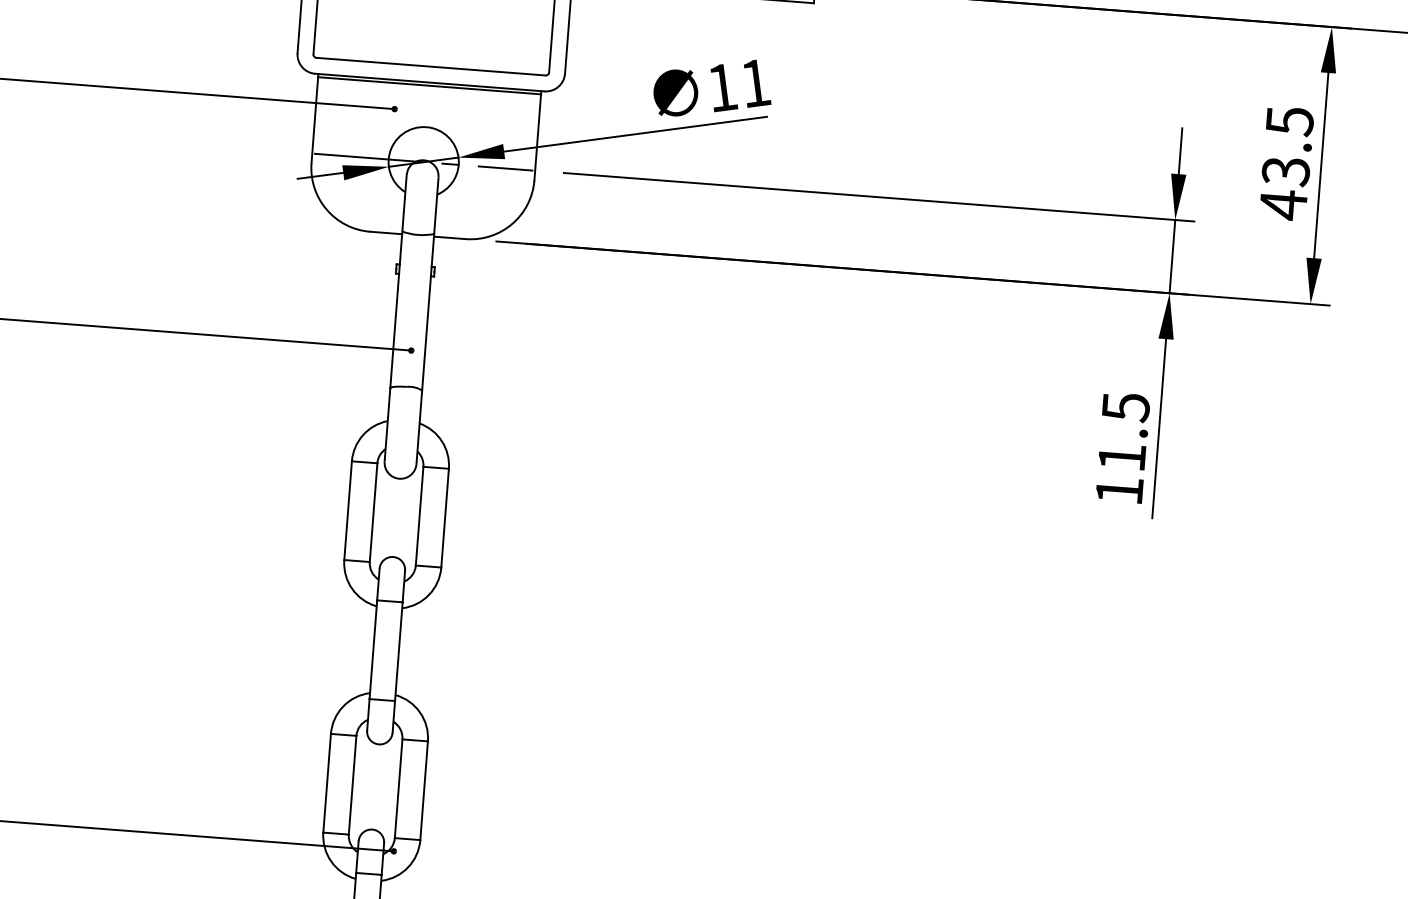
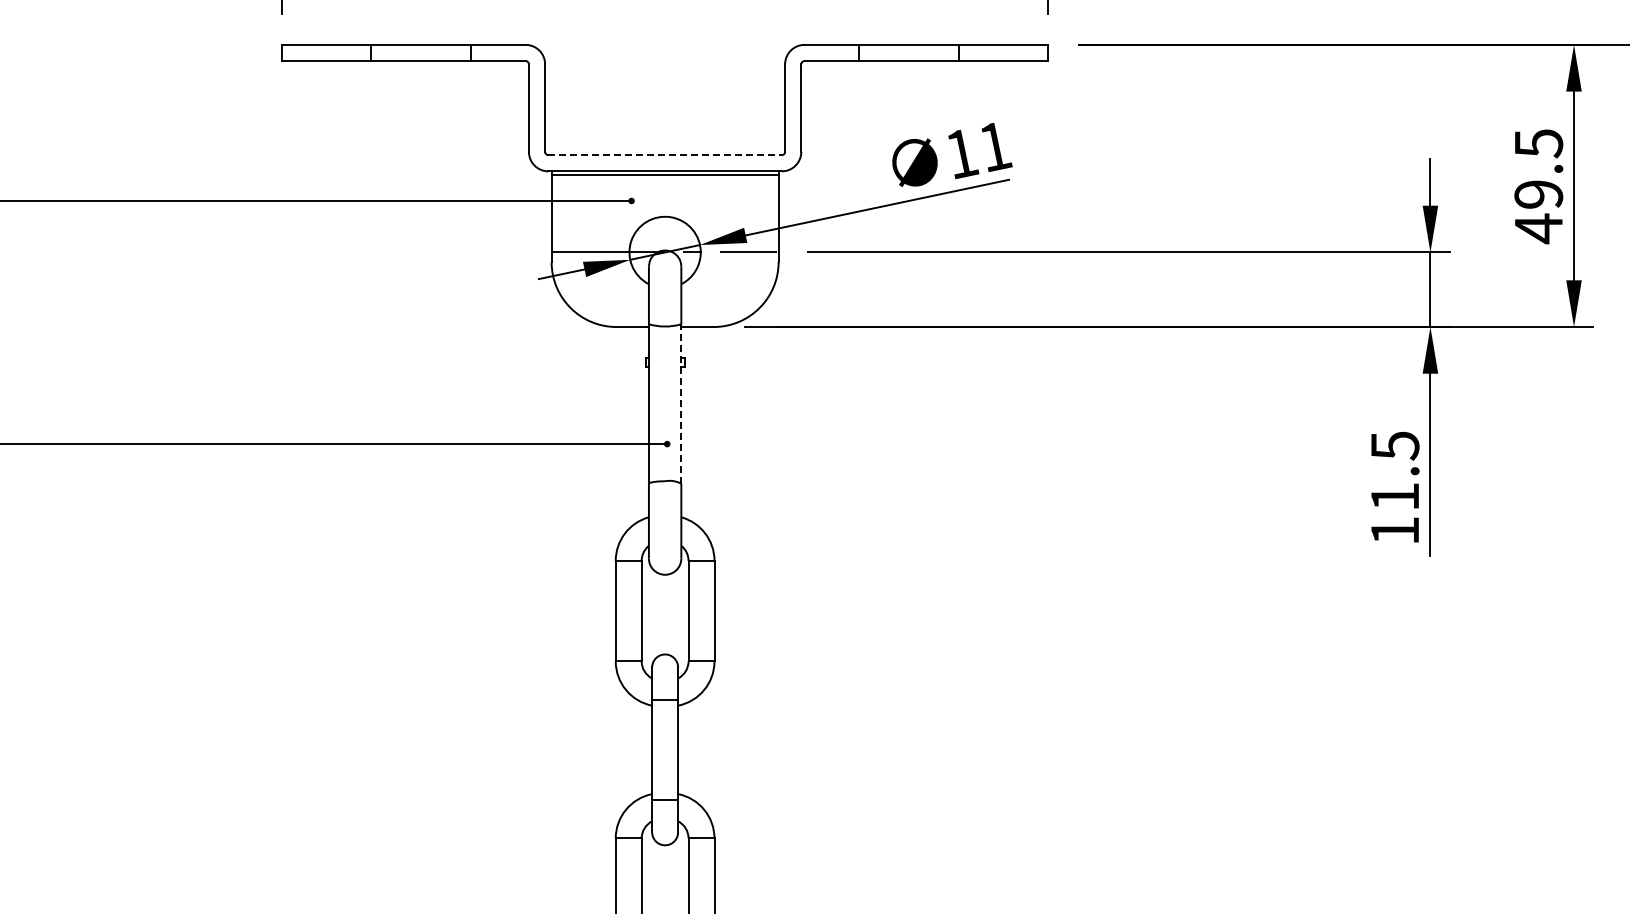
line: (431, 67) -> (665, 155), solid -> dashed
text: (1285, 171) -> (1538, 194), 43.5 -> 49.5
line: (428, 312) -> (681, 404), solid -> dashed

